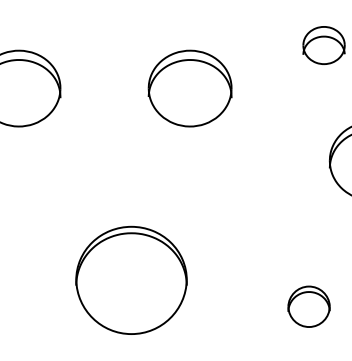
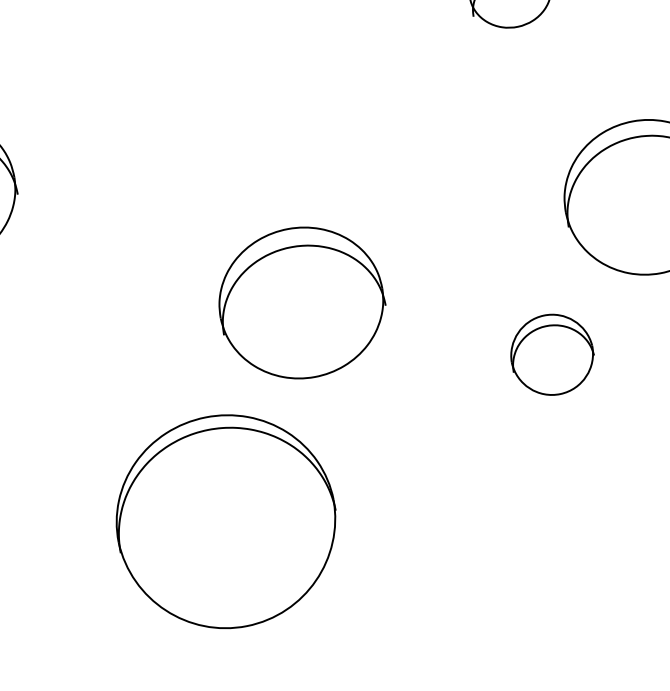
part: (189, 88) -> (300, 303), moved
part: (308, 306) -> (550, 354), moved

